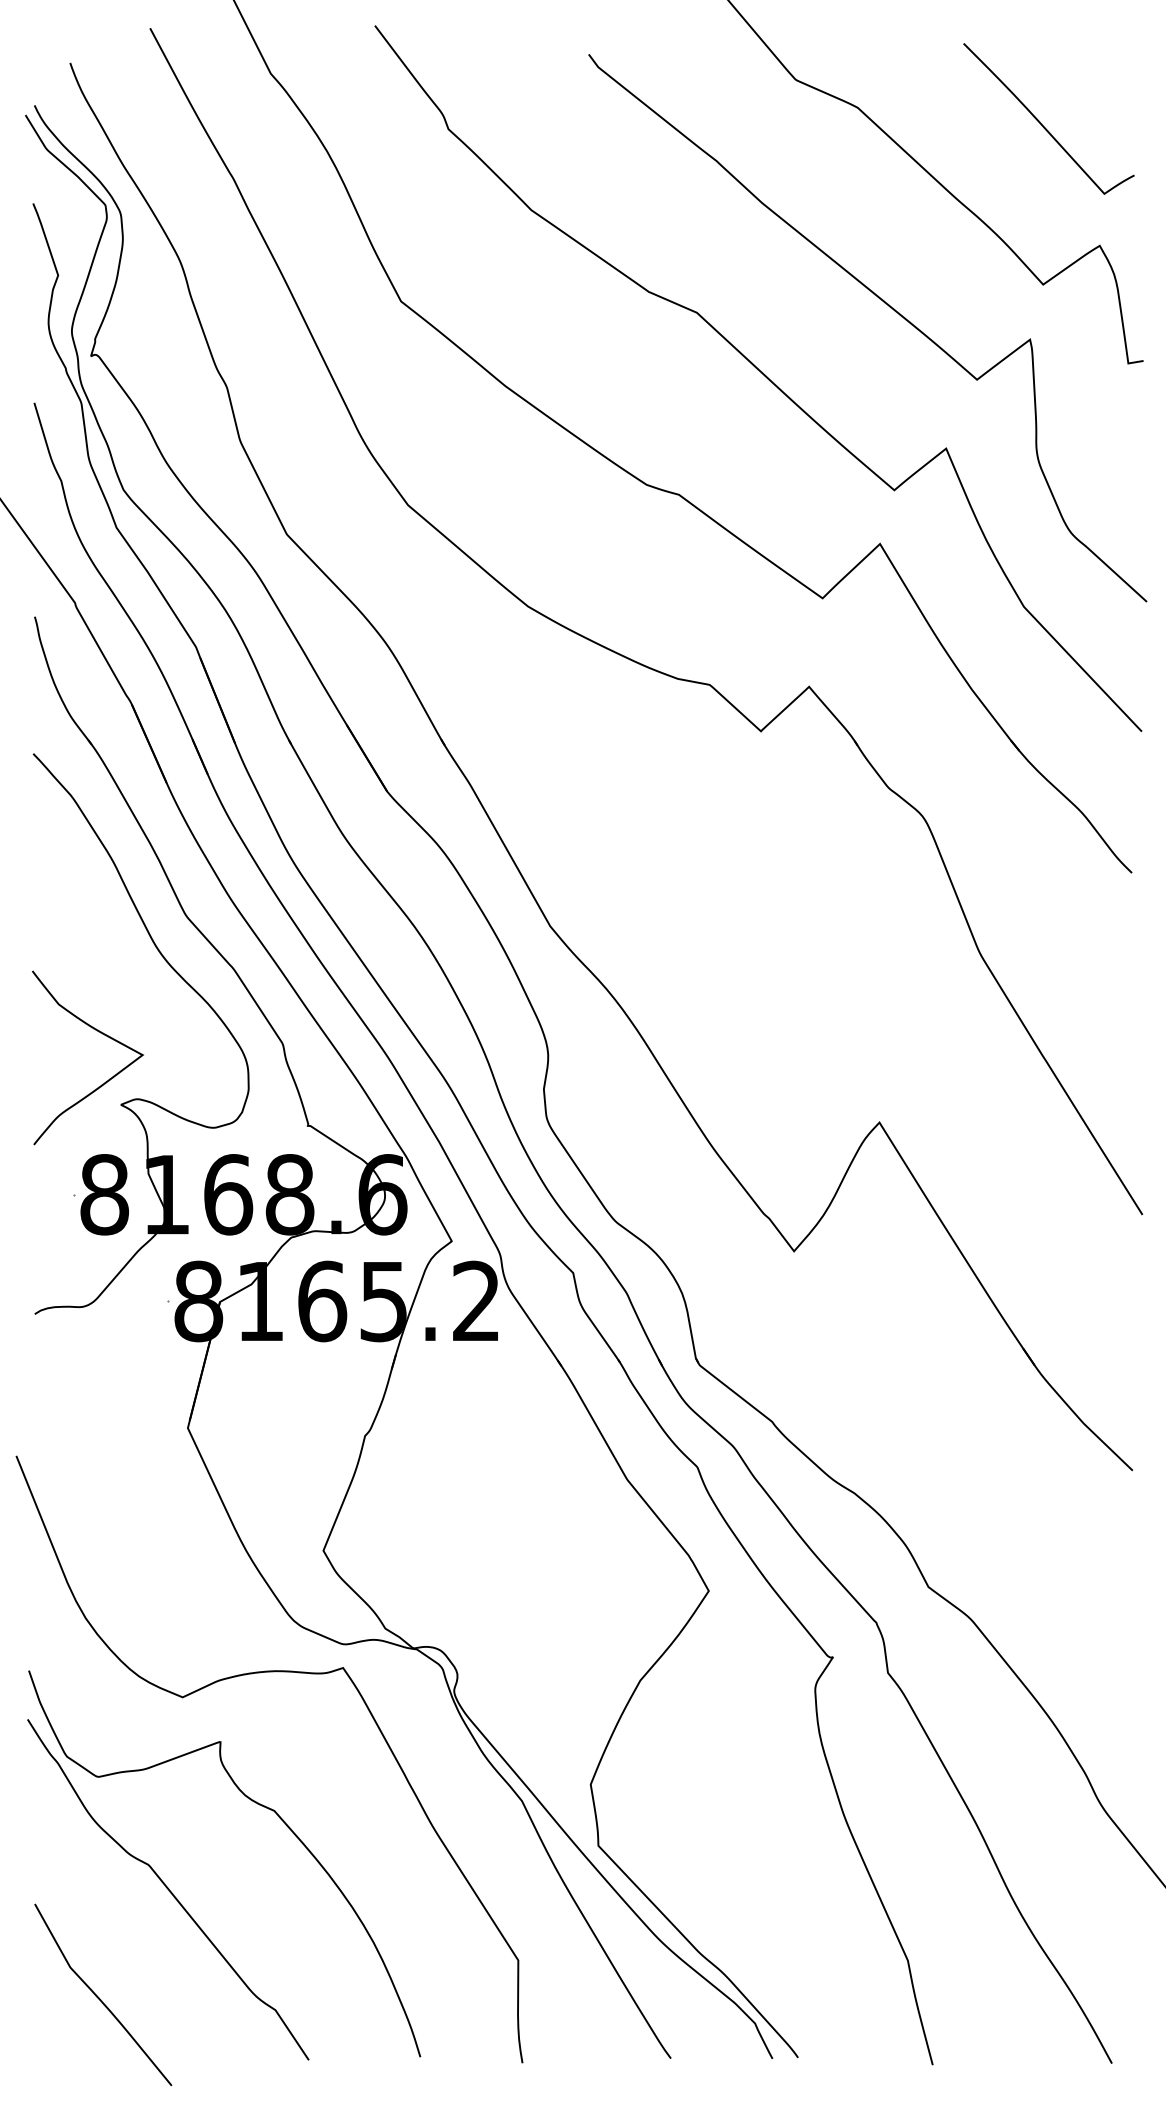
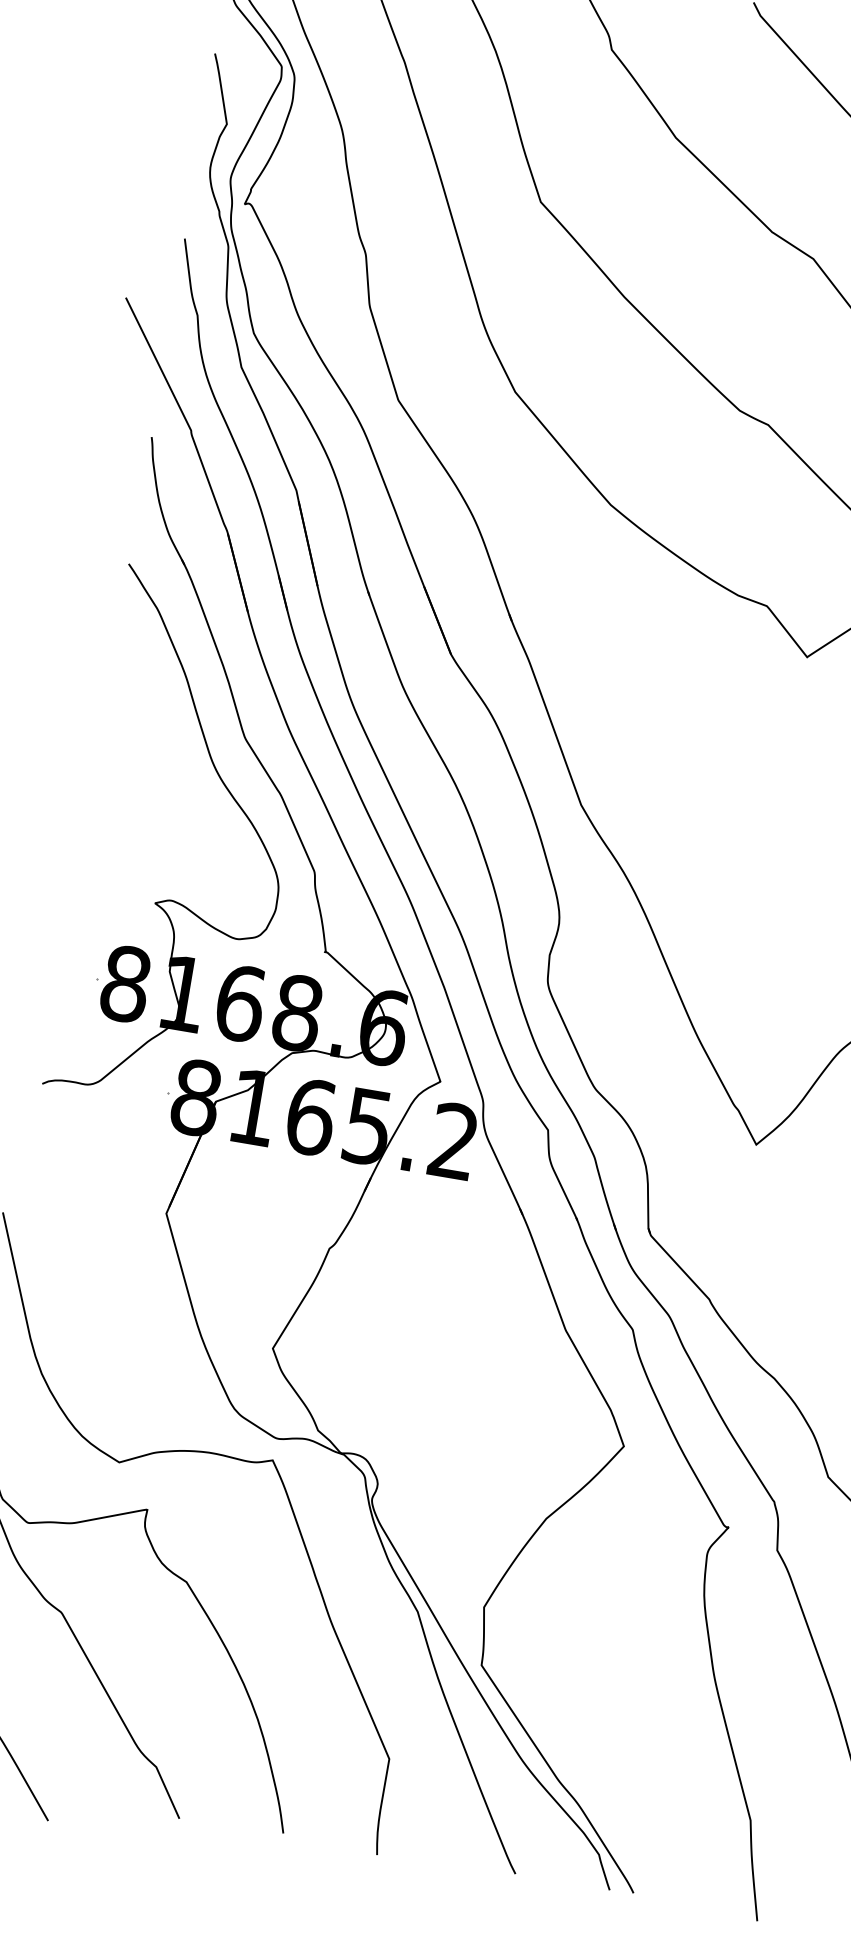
curve: (100, 1033) -> (147, 833), removed

